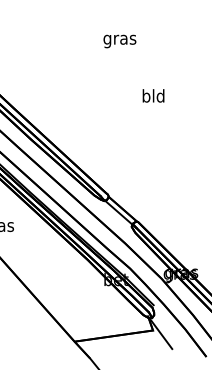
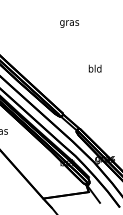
text: (152, 95) -> (94, 68), moved

